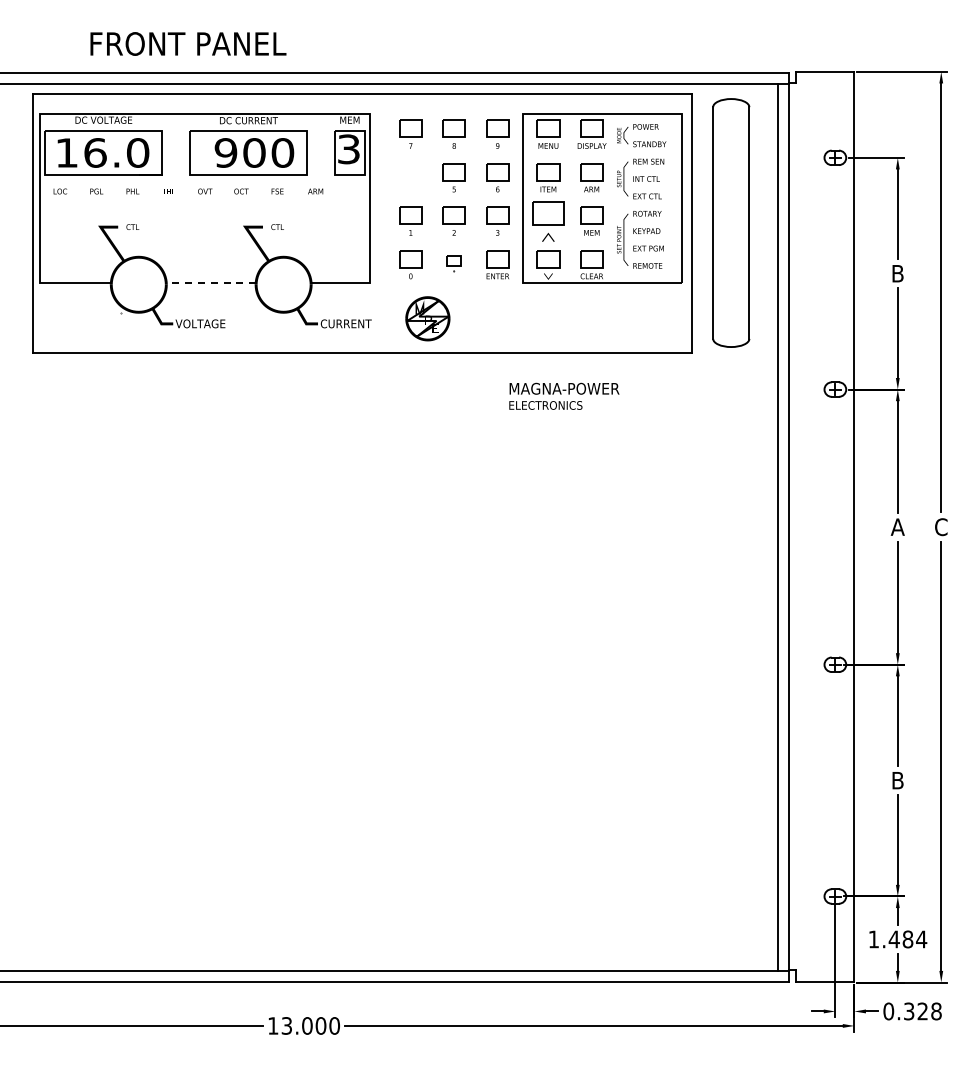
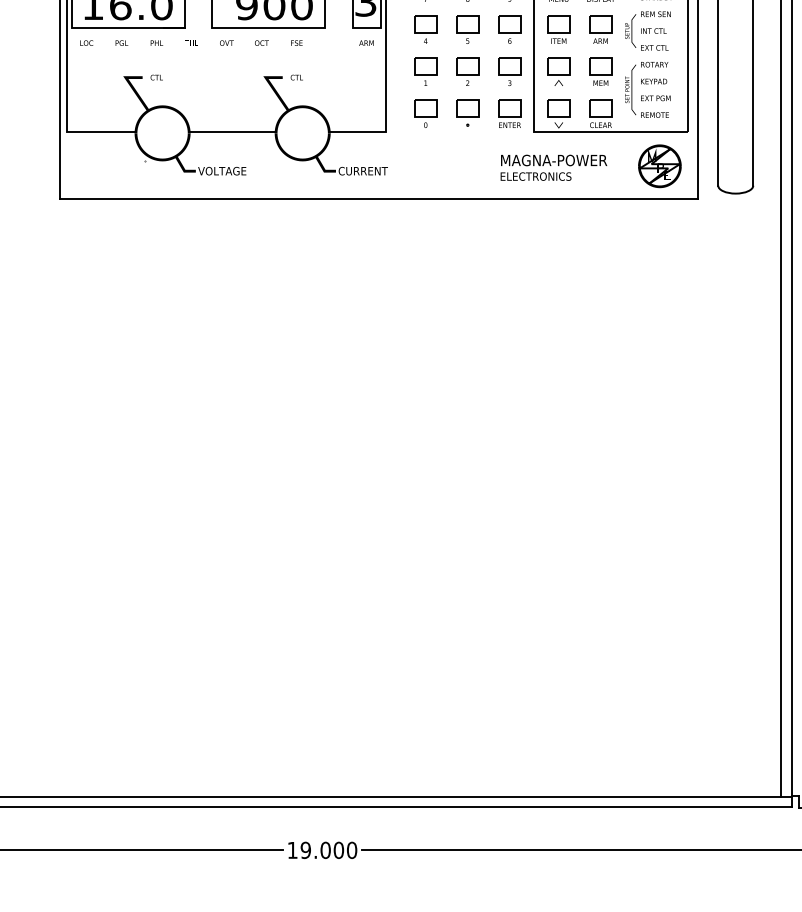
part: (410, 177) -> (425, 29), added
text: (315, 191) -> (366, 43), moved
part: (548, 220) -> (558, 71), size x0.71
part: (453, 263) -> (467, 112), size x1.67
line: (211, 283) -> (232, 132), dashed -> solid
part: (427, 318) -> (659, 166), moved
text: (564, 395) -> (554, 166), moved
text: (286, 1025) -> (305, 849), 13.000 -> 19.000

